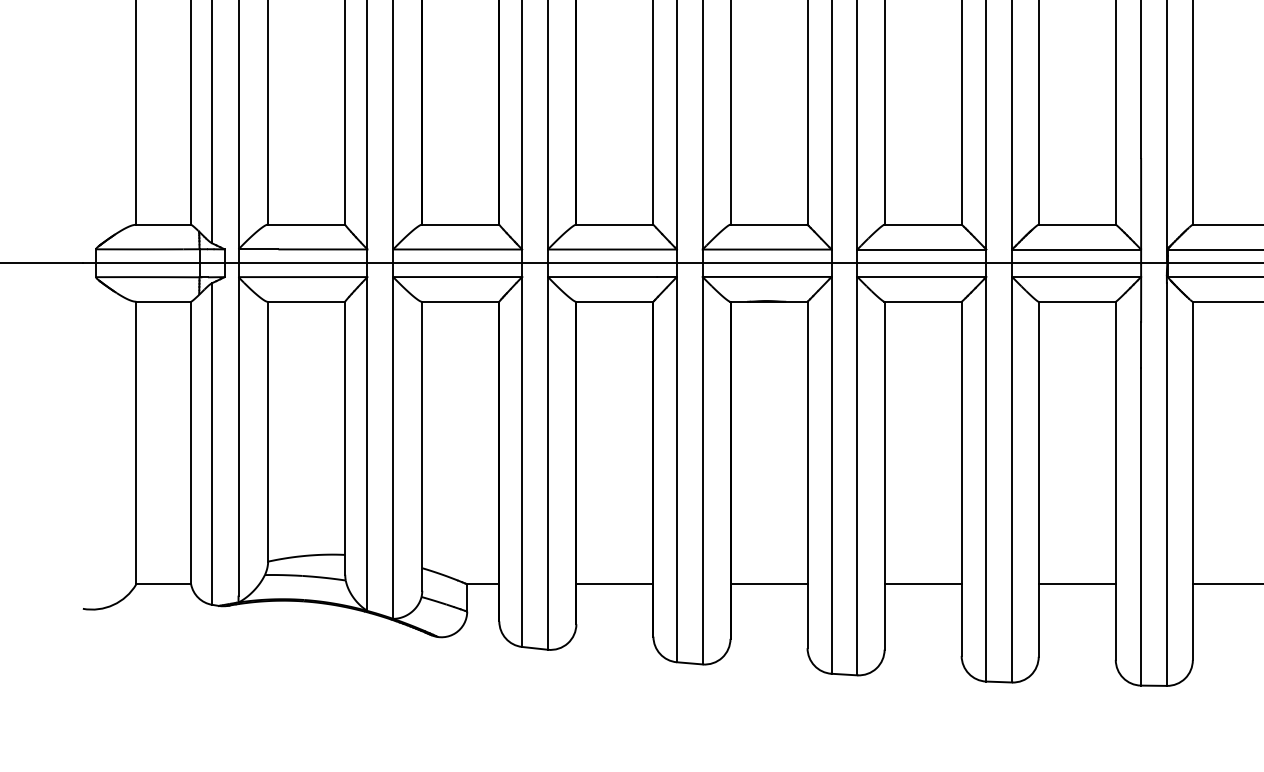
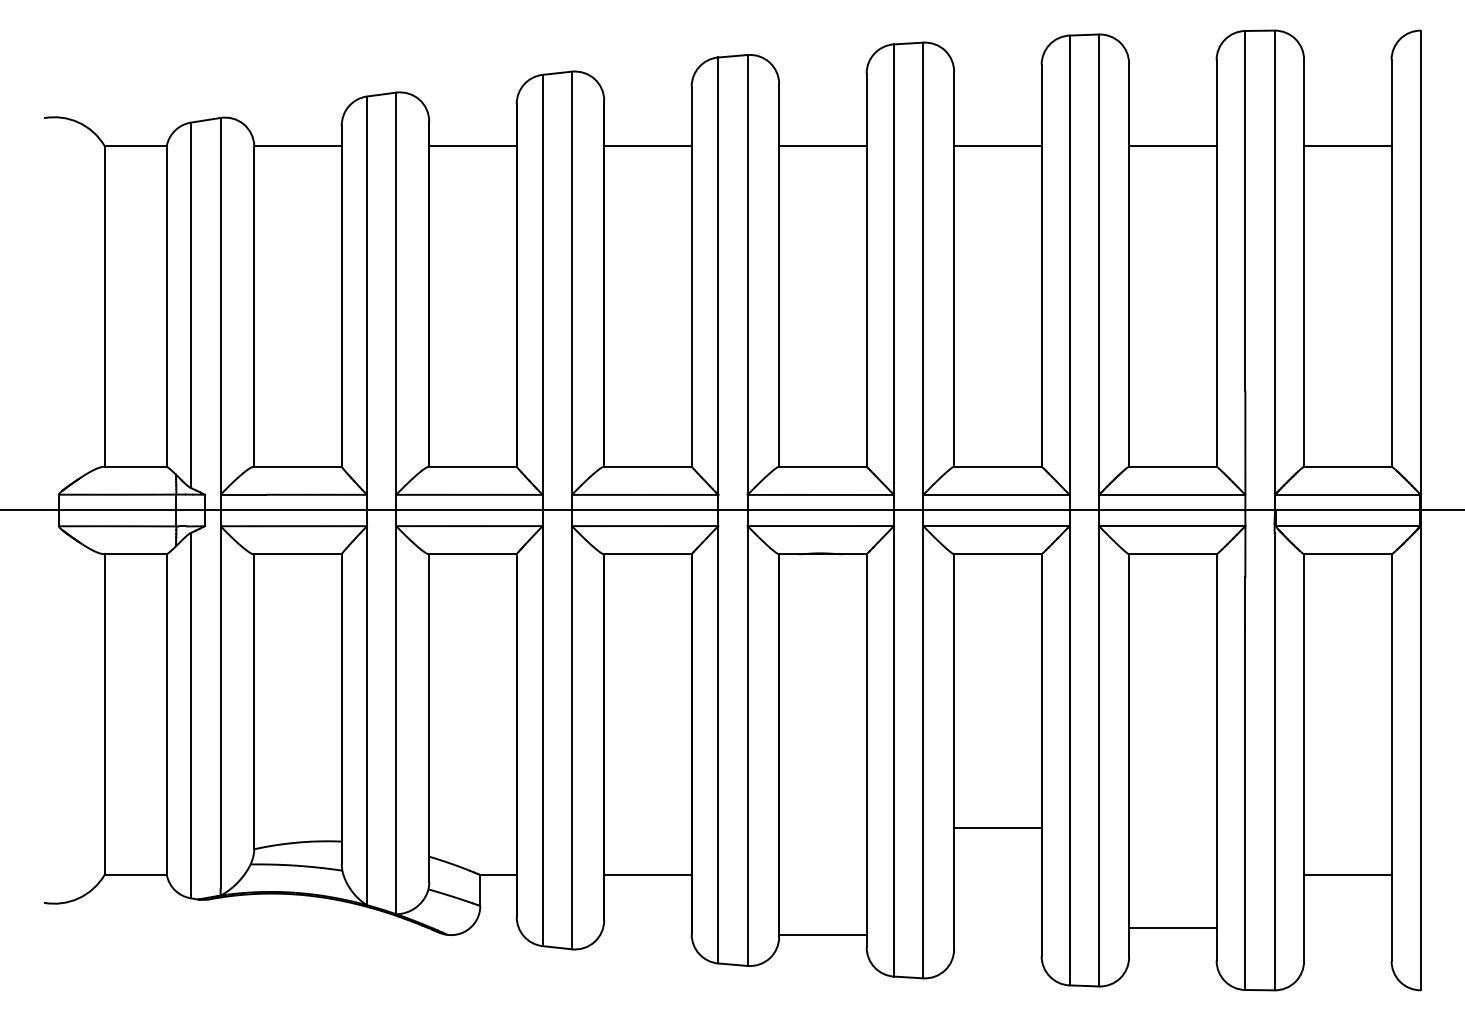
line: (768, 584) -> (822, 935), moved
line: (922, 584) -> (997, 828), moved
line: (1076, 584) -> (1172, 928), moved

